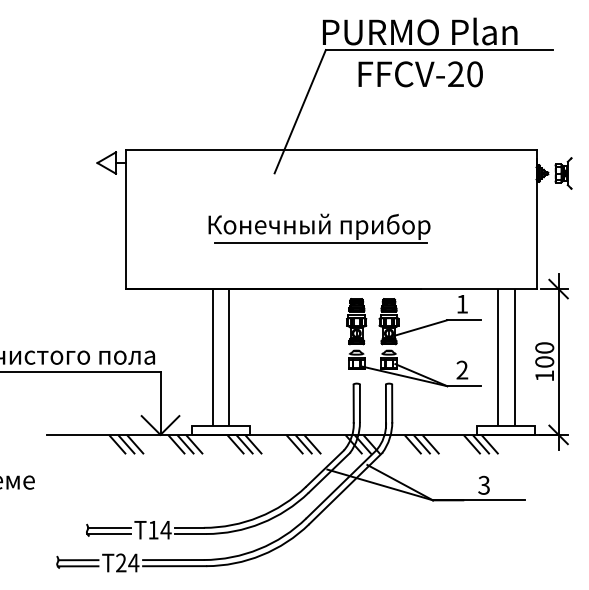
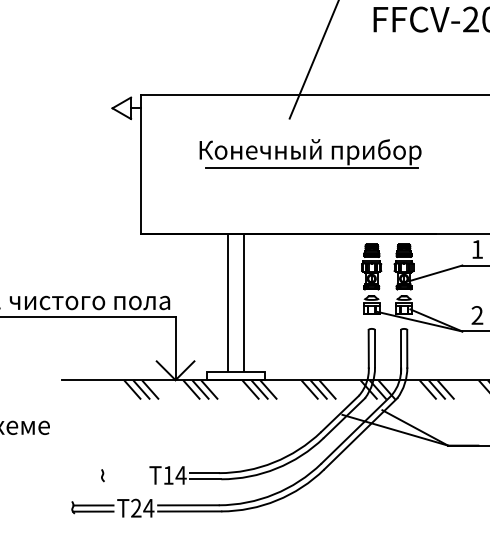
part: (319, 228) -> (310, 153), moved
line: (109, 527) -> (124, 472), removed
line: (108, 533) -> (123, 478), removed

